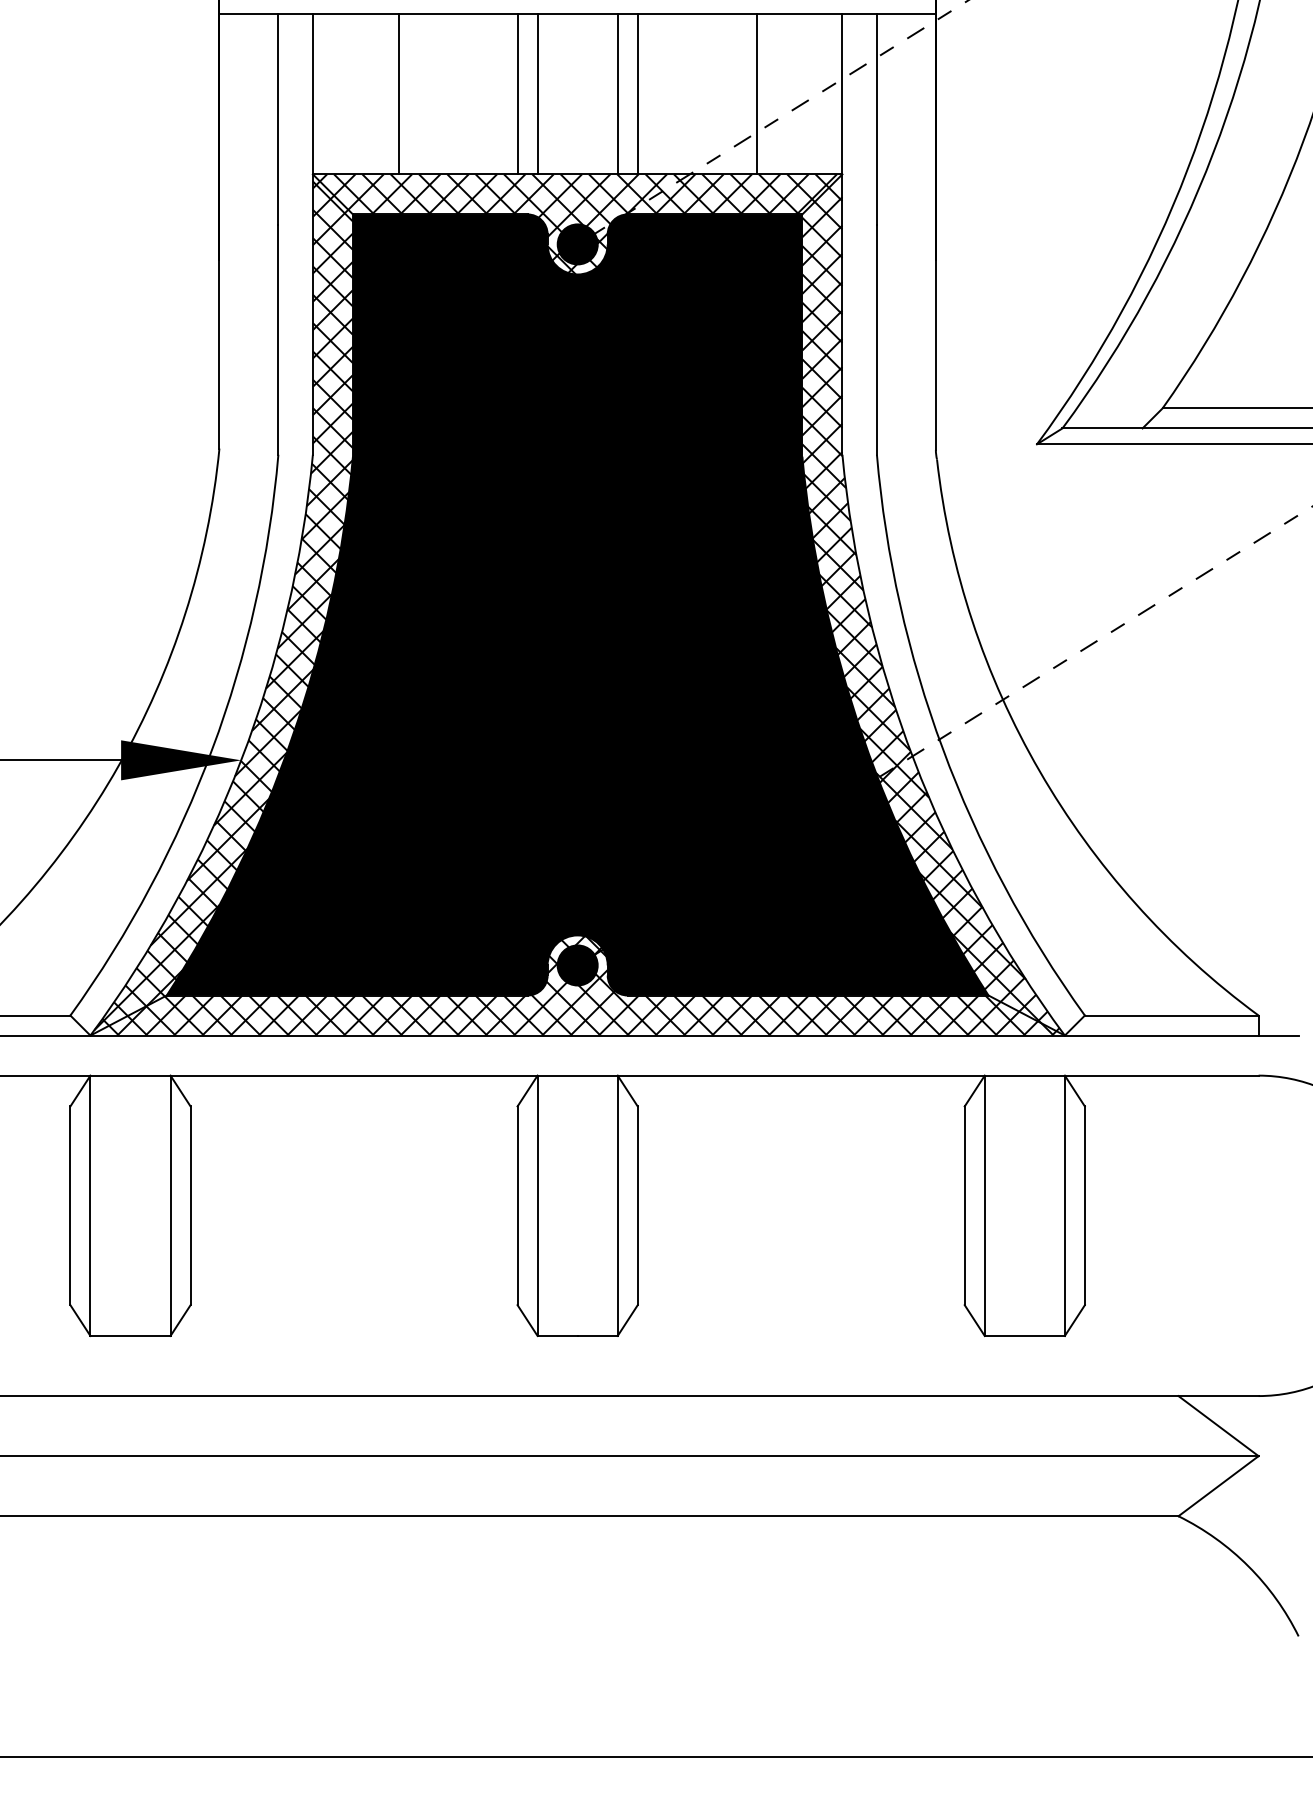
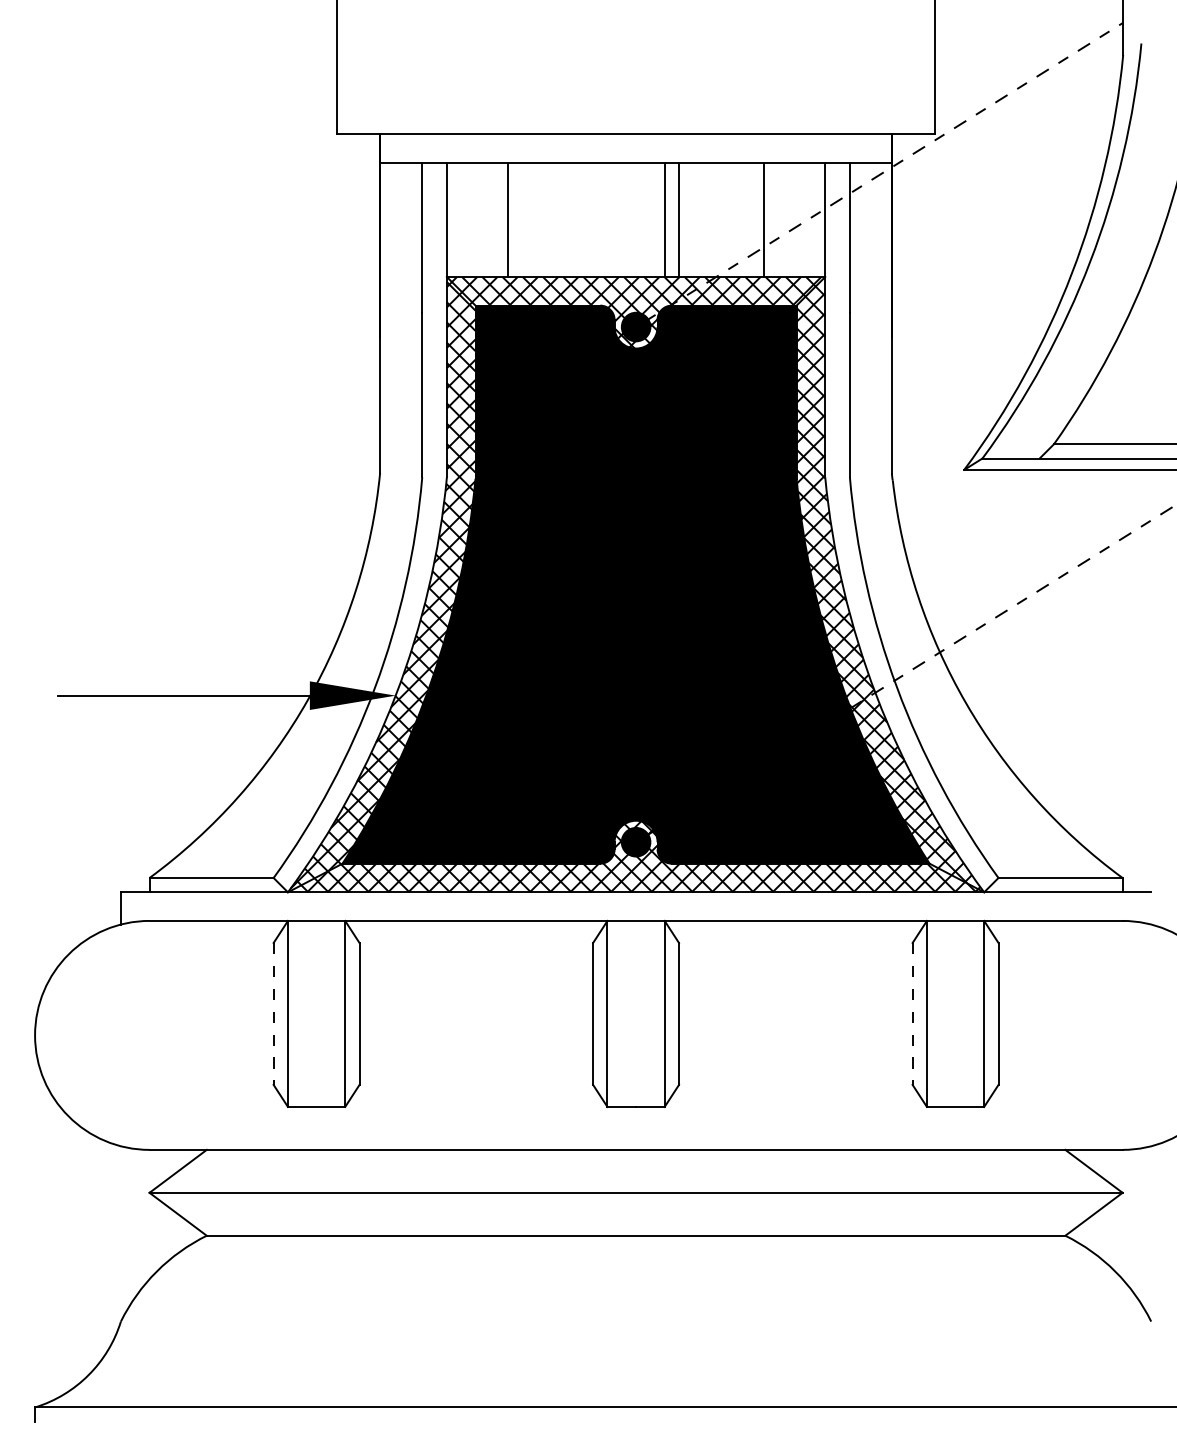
line: (518, 93) -> (593, 219), removed
line: (537, 93) -> (607, 219), removed
line: (70, 1205) -> (273, 1013), solid -> dashed
line: (964, 1205) -> (912, 1013), solid -> dashed

